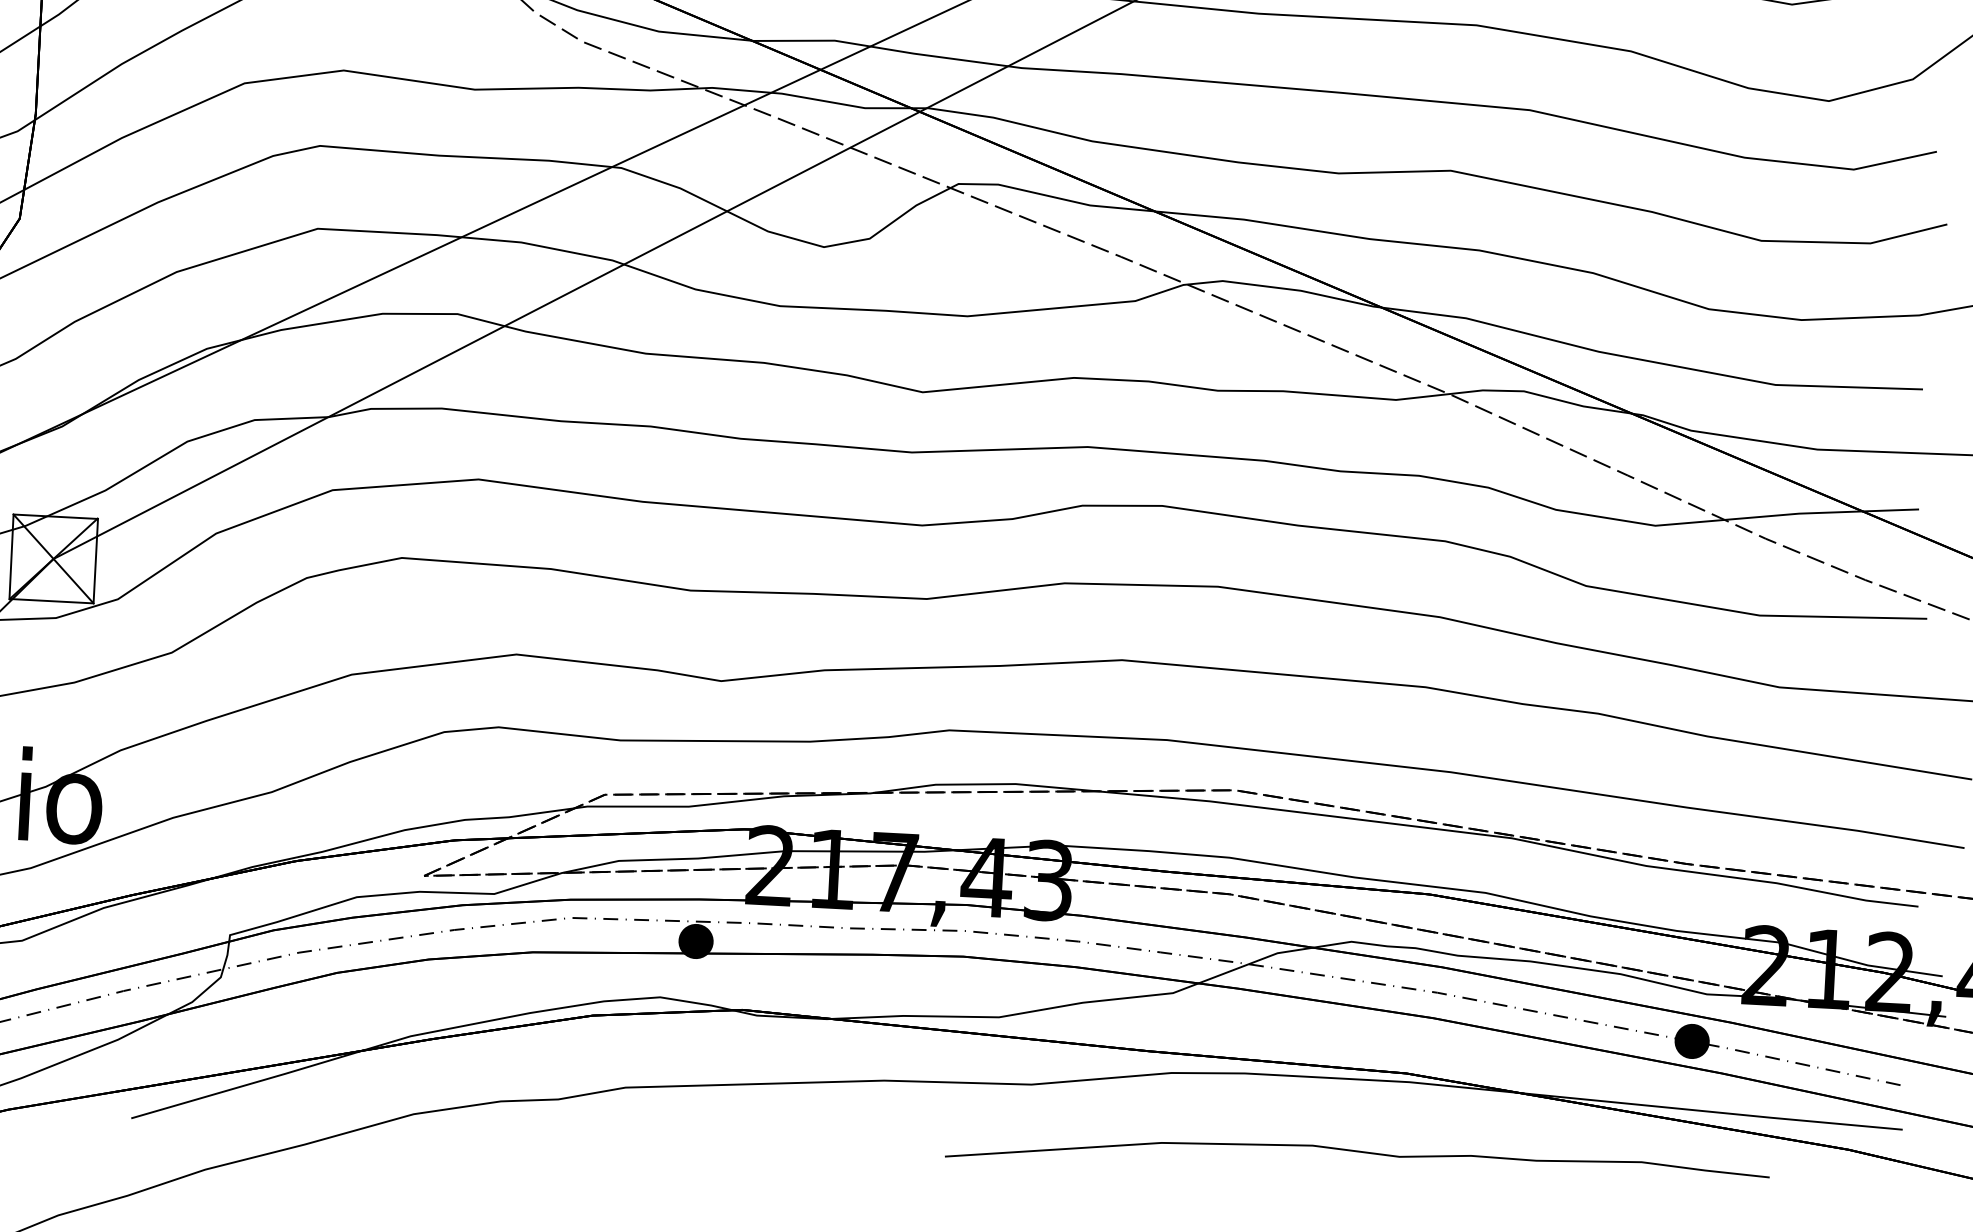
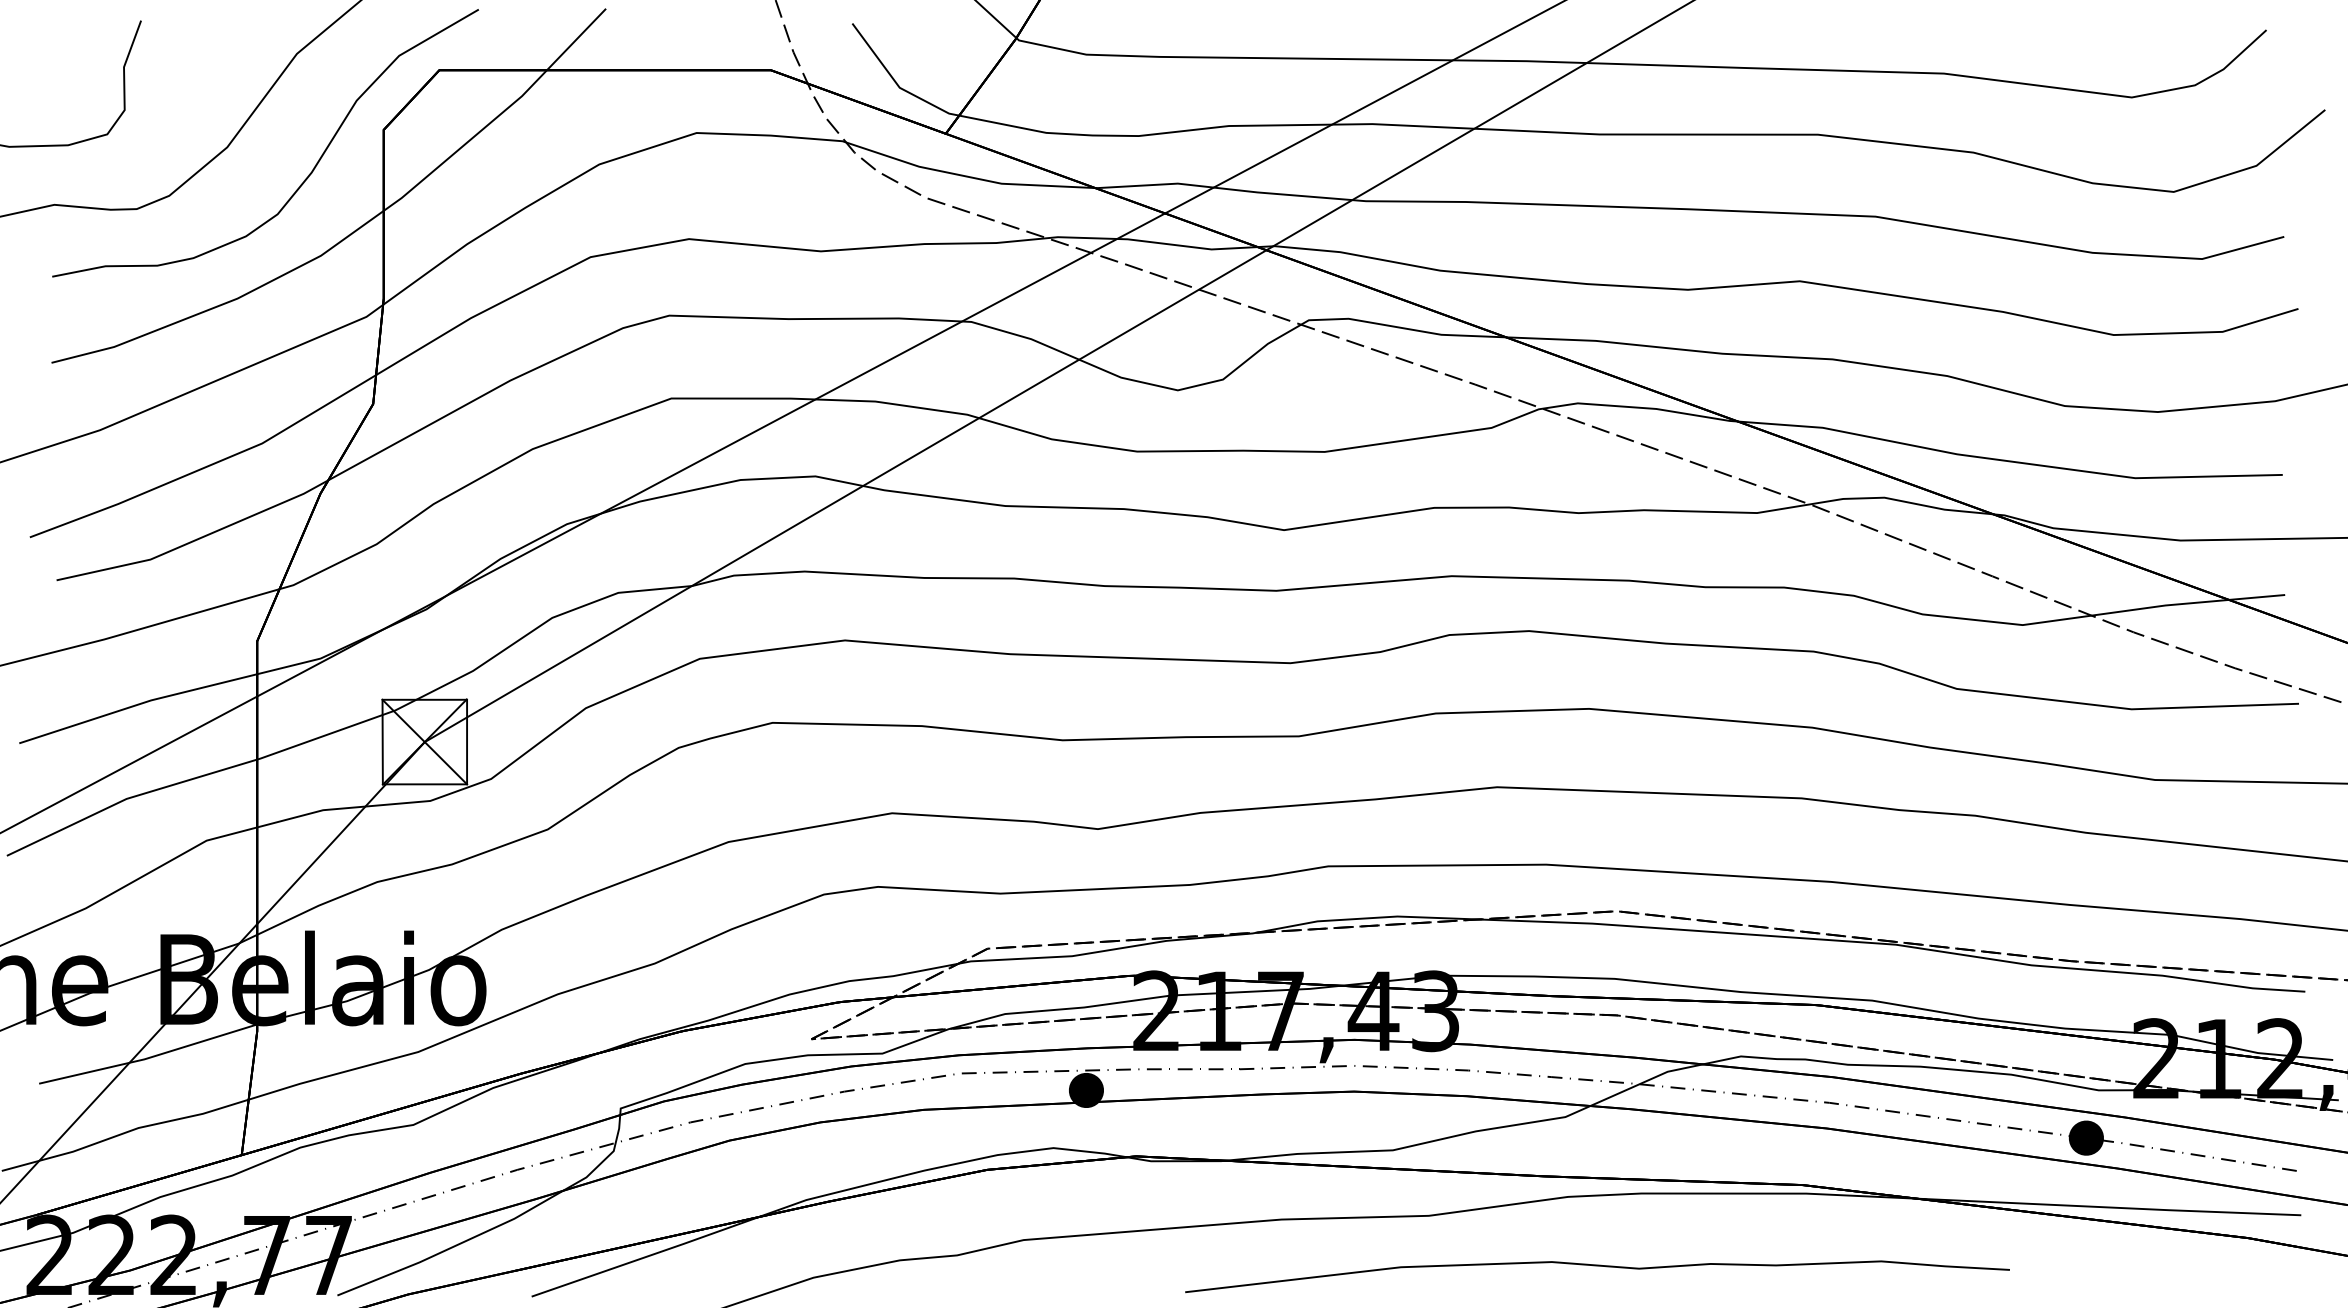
curve: (1358, 1152) -> (1597, 1266), moved

